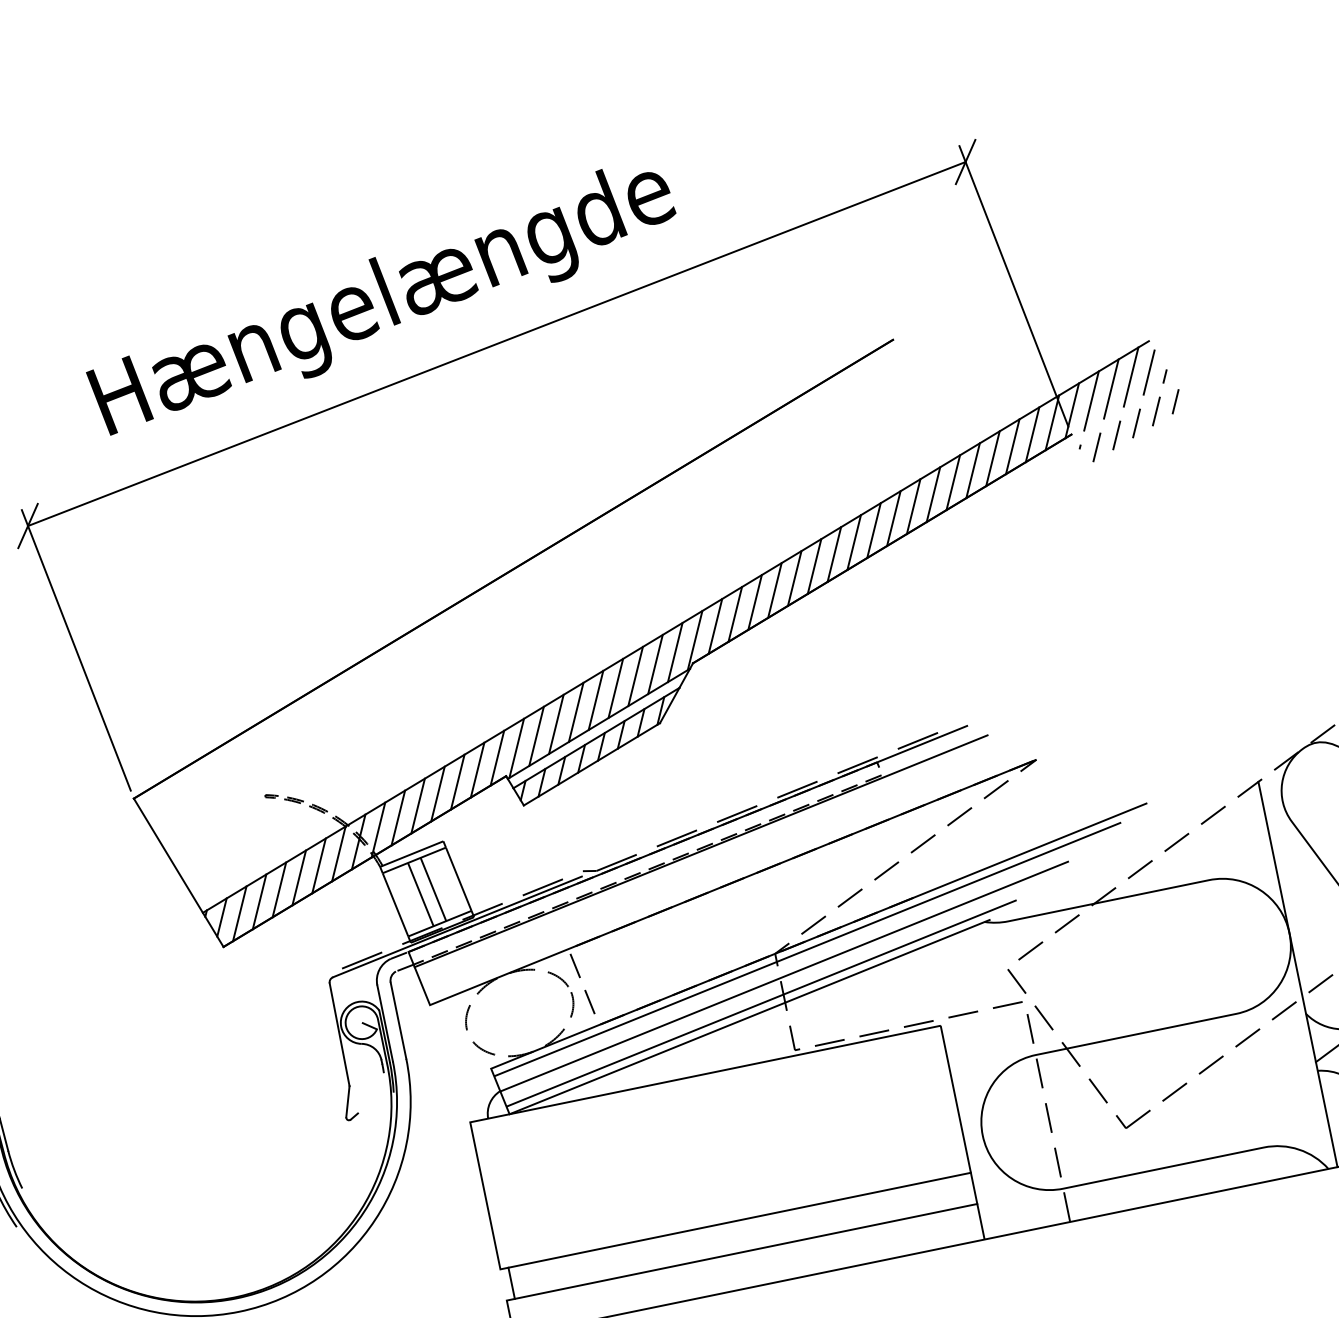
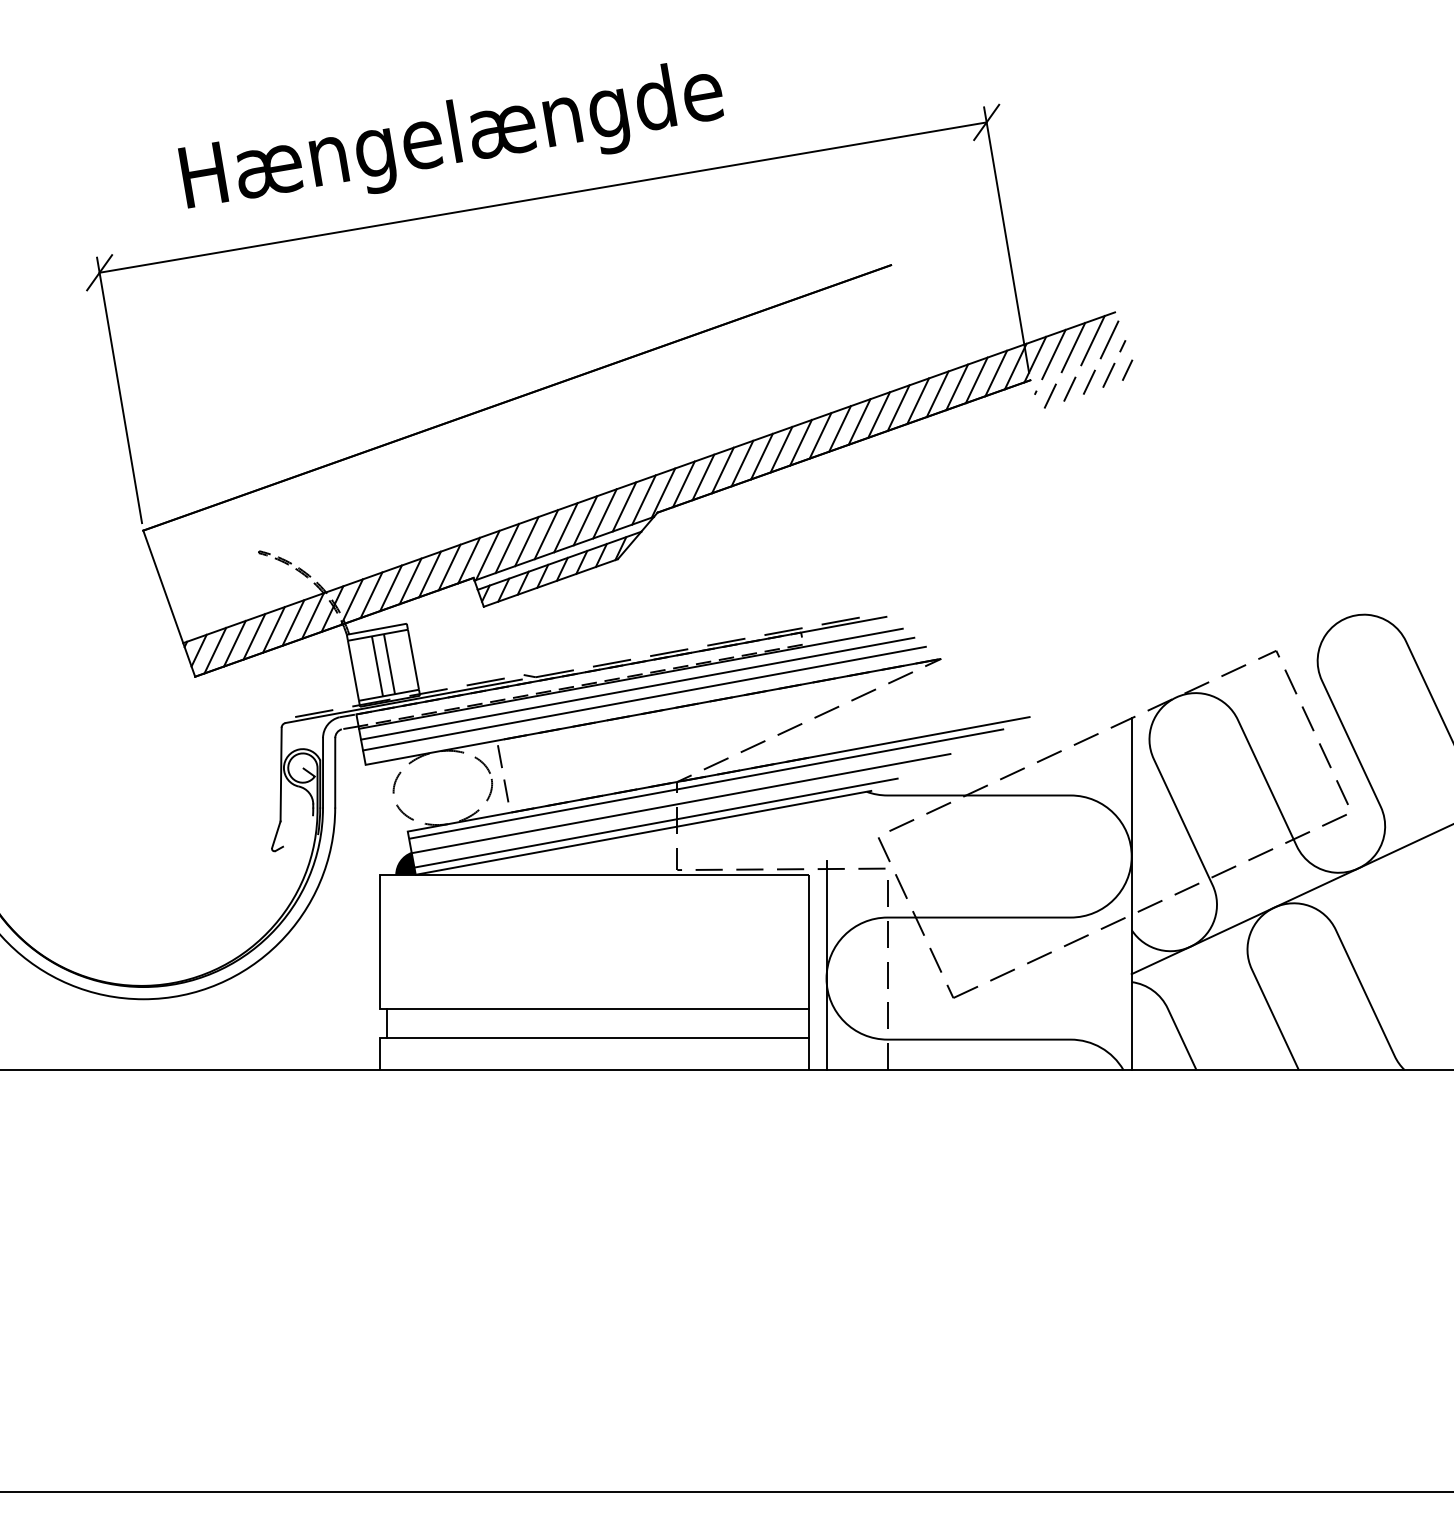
line: (710, 860) -> (637, 688), added
line: (720, 869) -> (644, 698), added
fill: (495, 1104) -> (405, 863), added
line: (979, 1121) -> (826, 965), added

